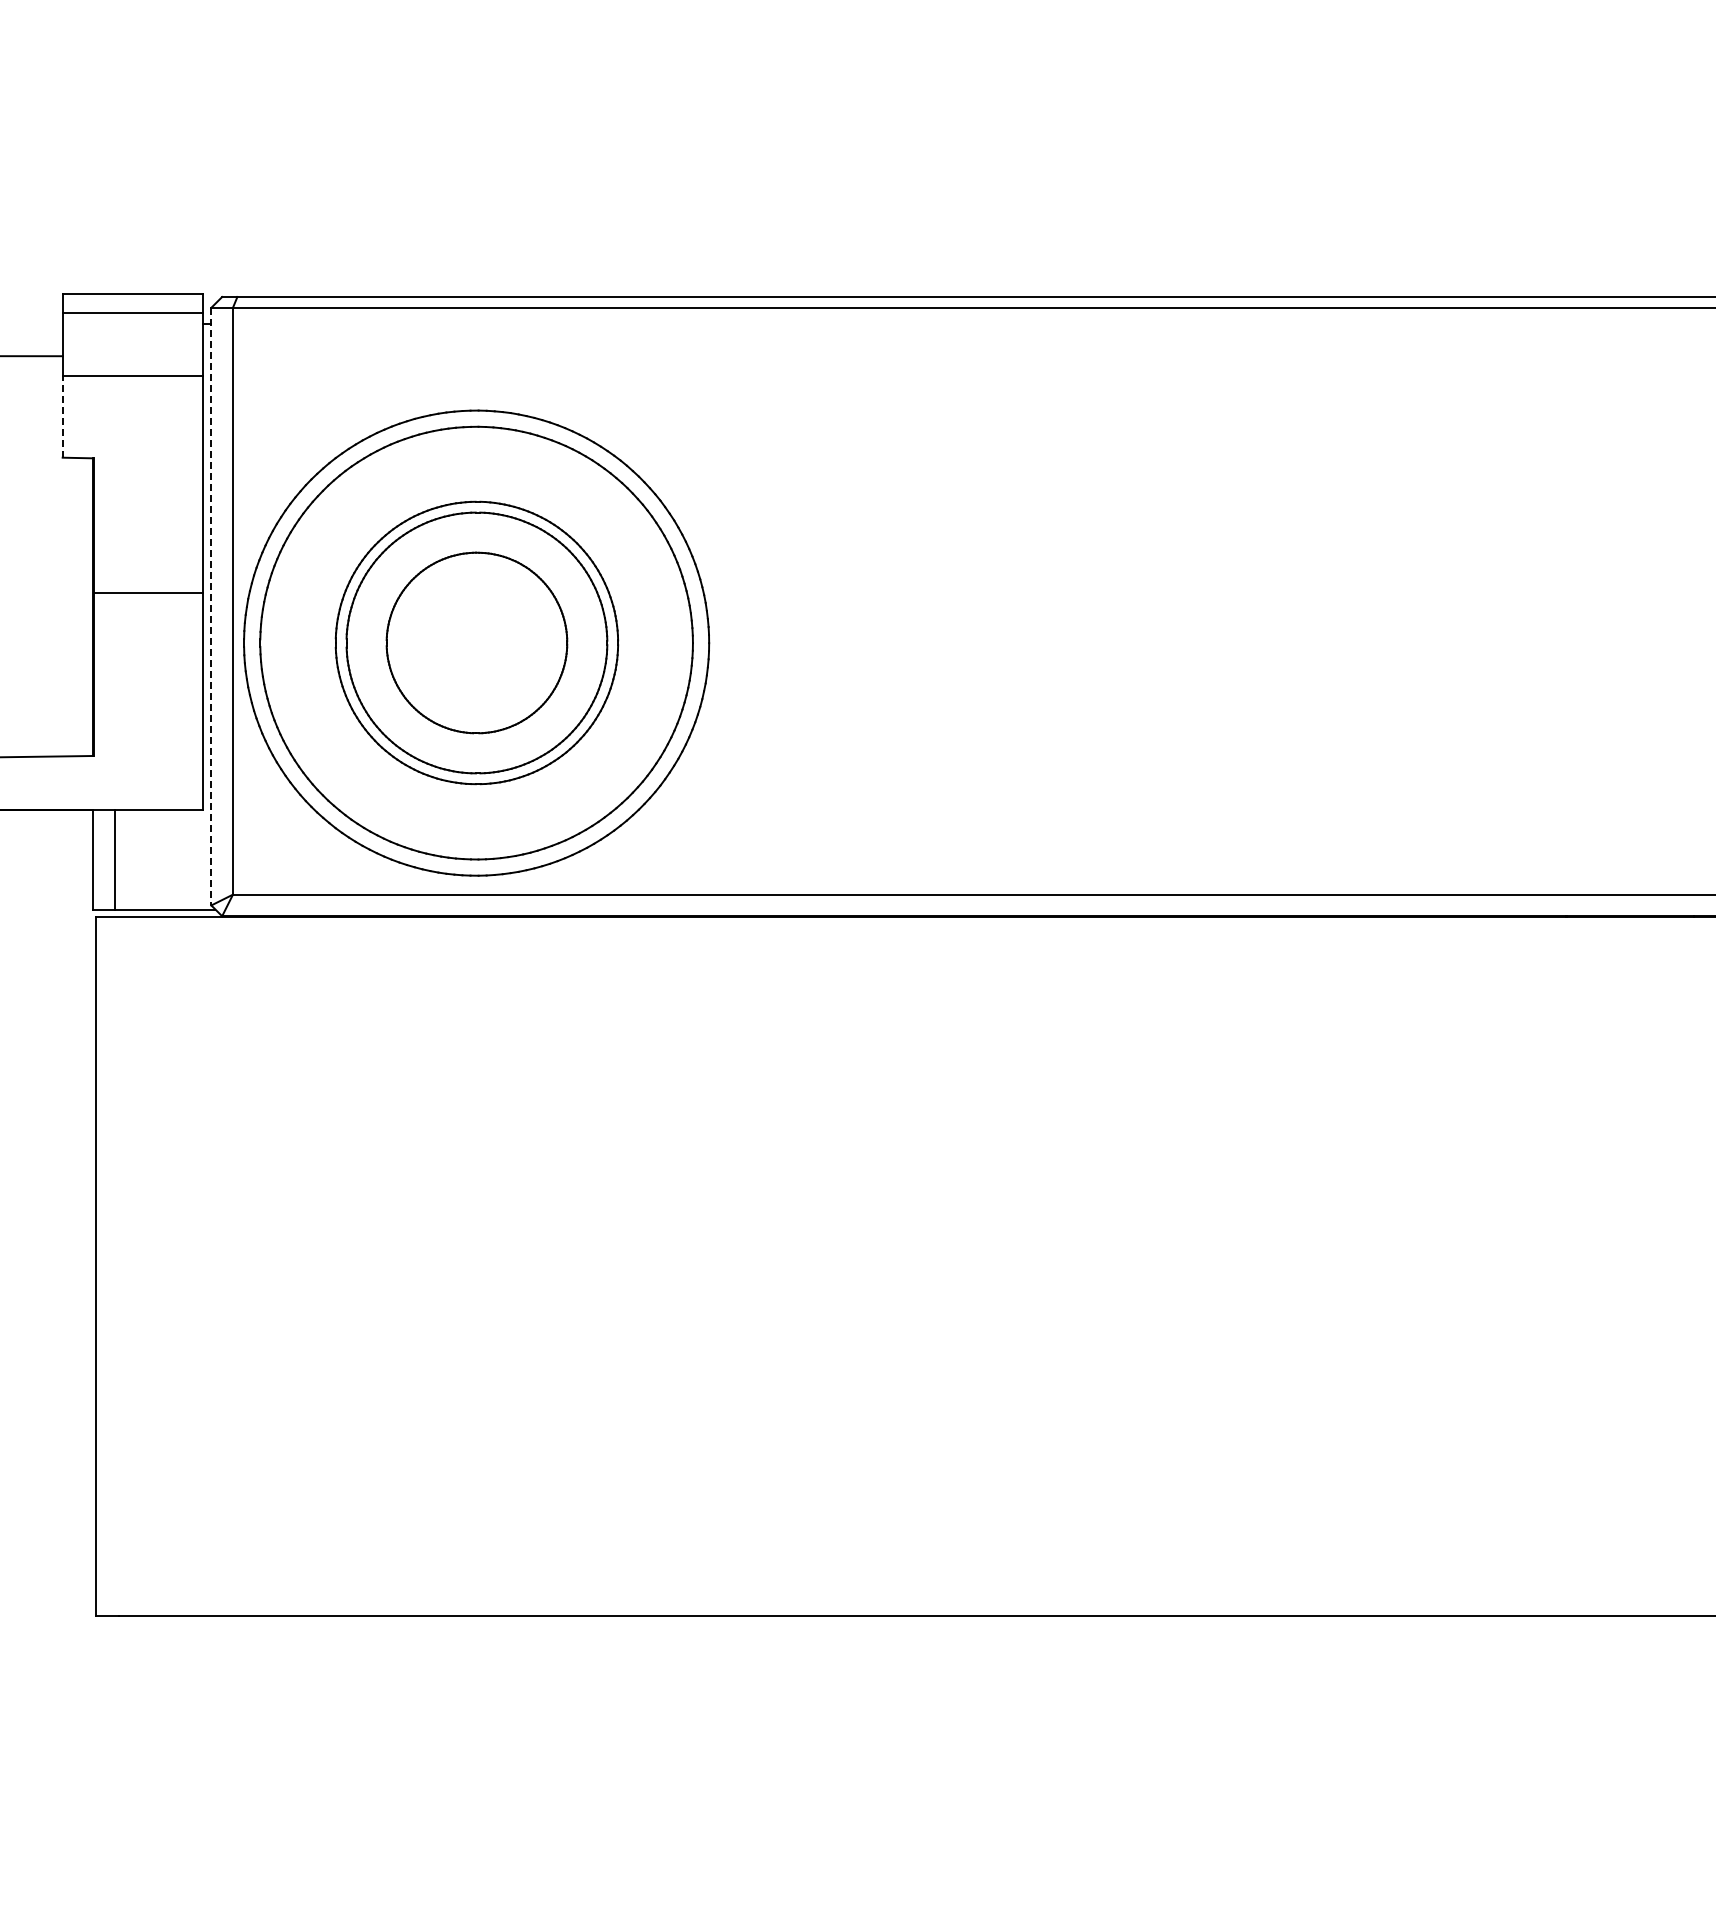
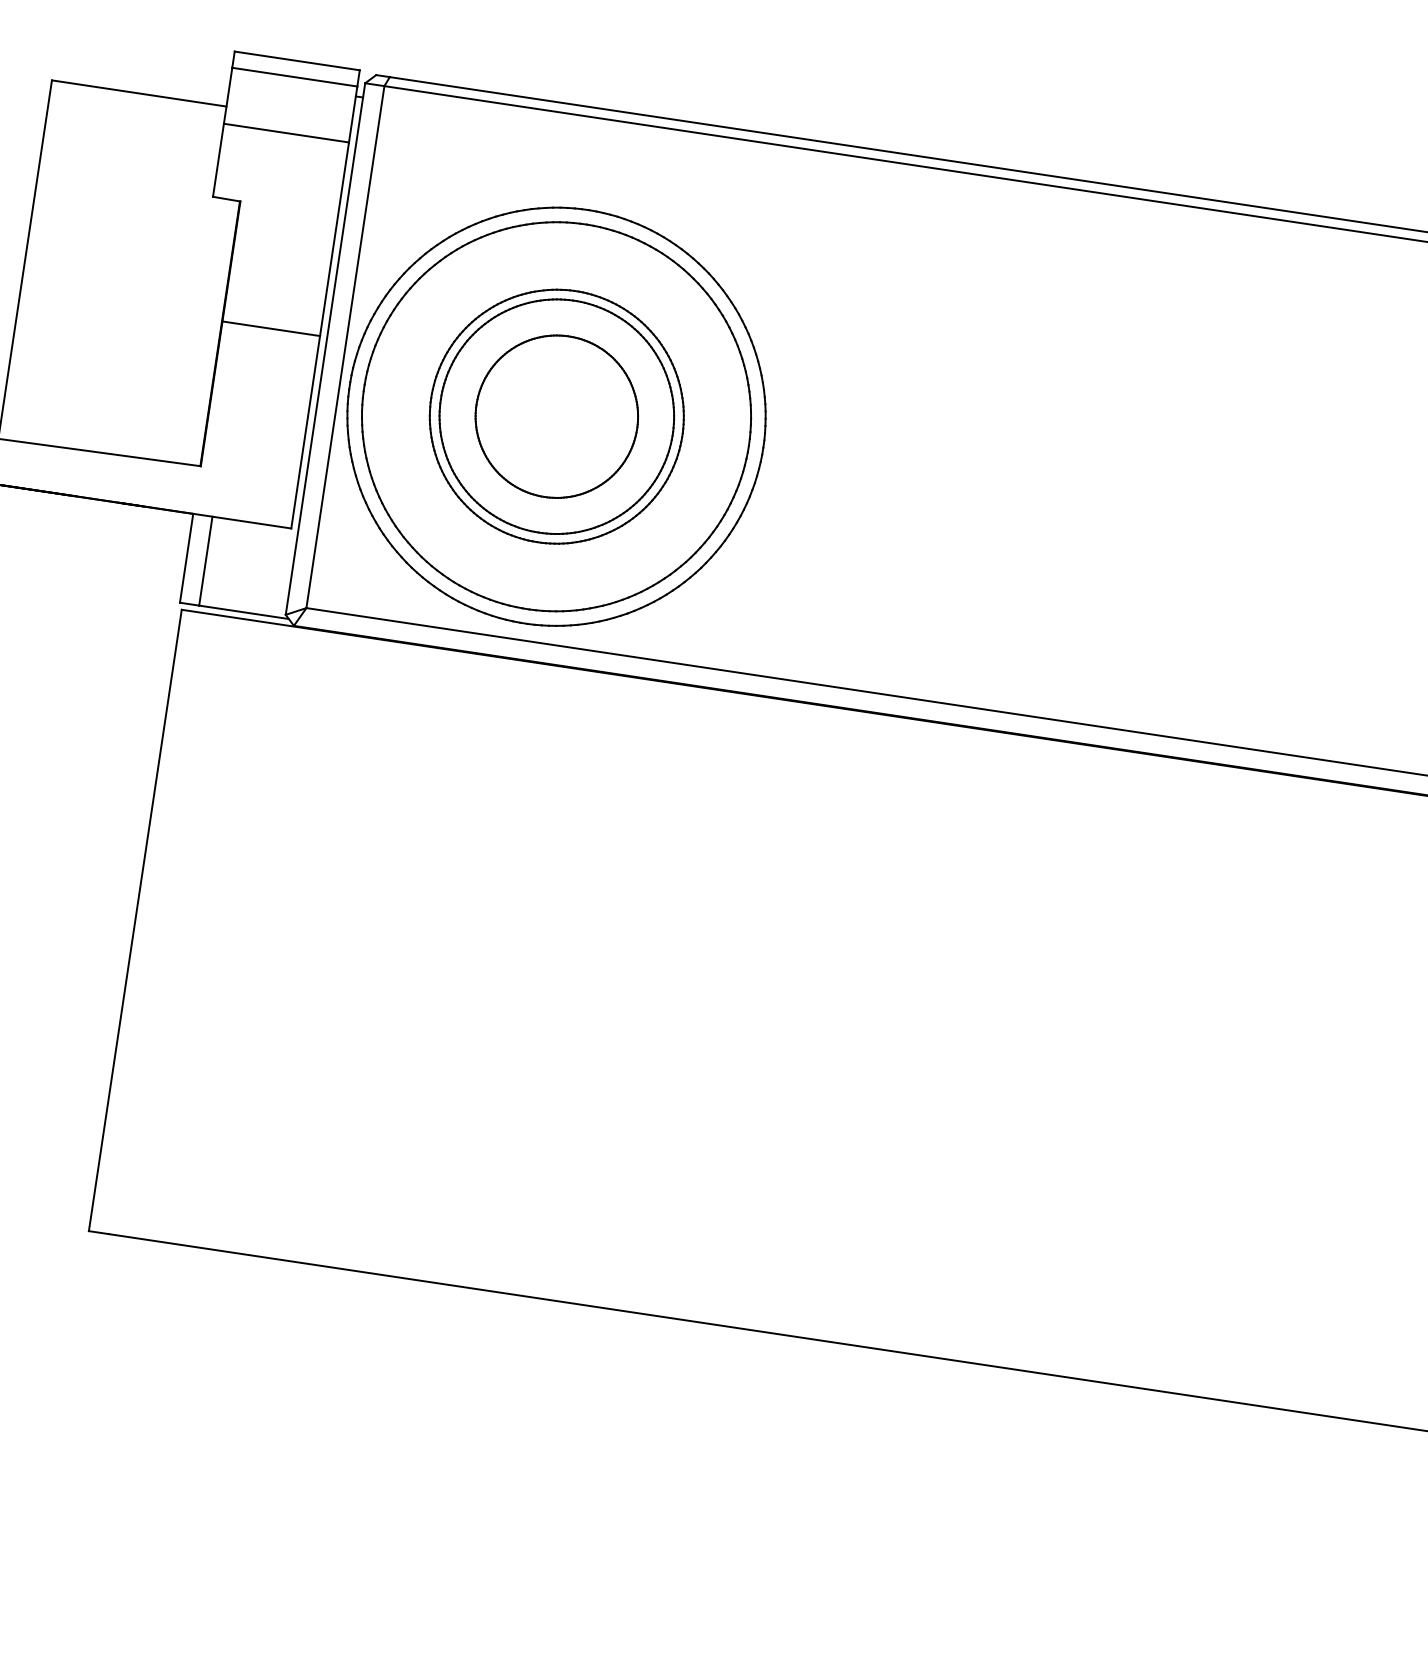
line: (62, 416) -> (218, 160), dashed -> solid
line: (211, 606) -> (325, 348), dashed -> solid

